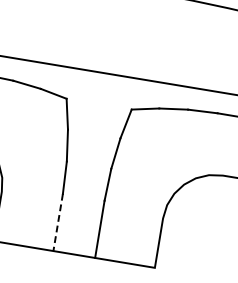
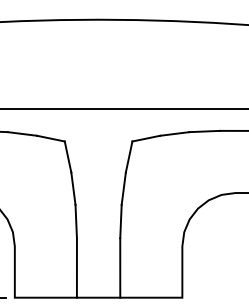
line: (57, 221) -> (76, 267), dashed -> solid

